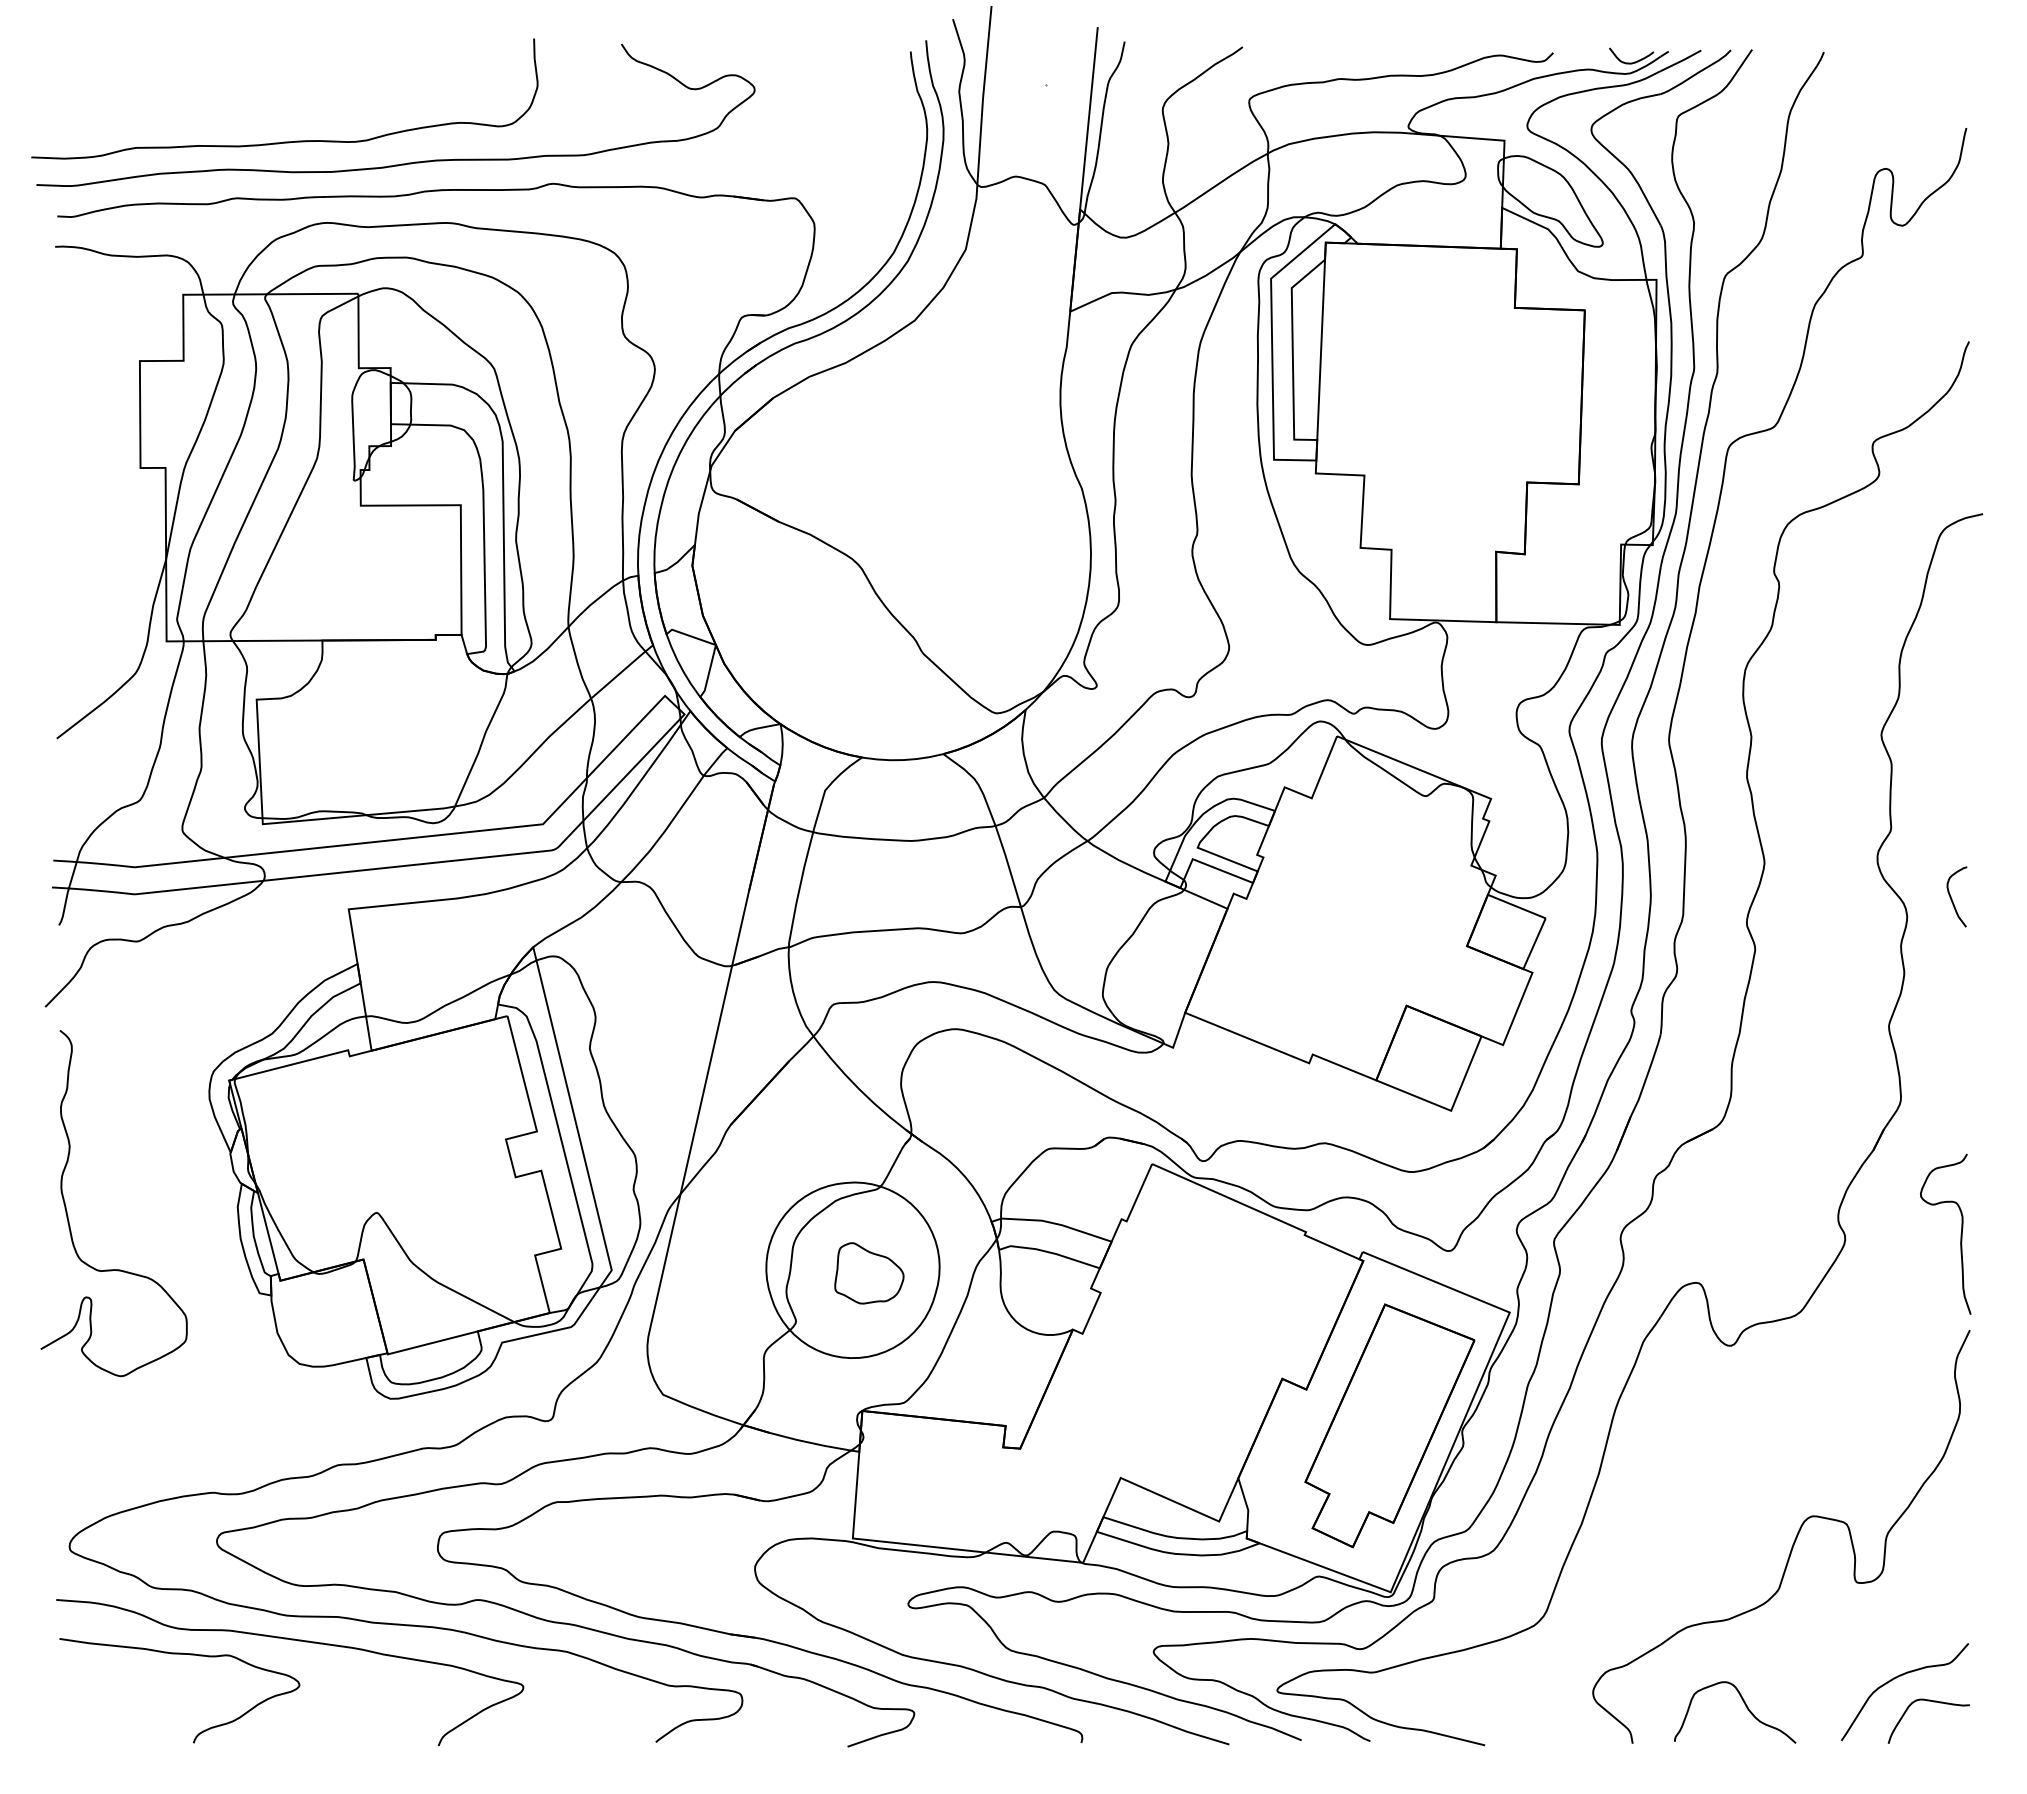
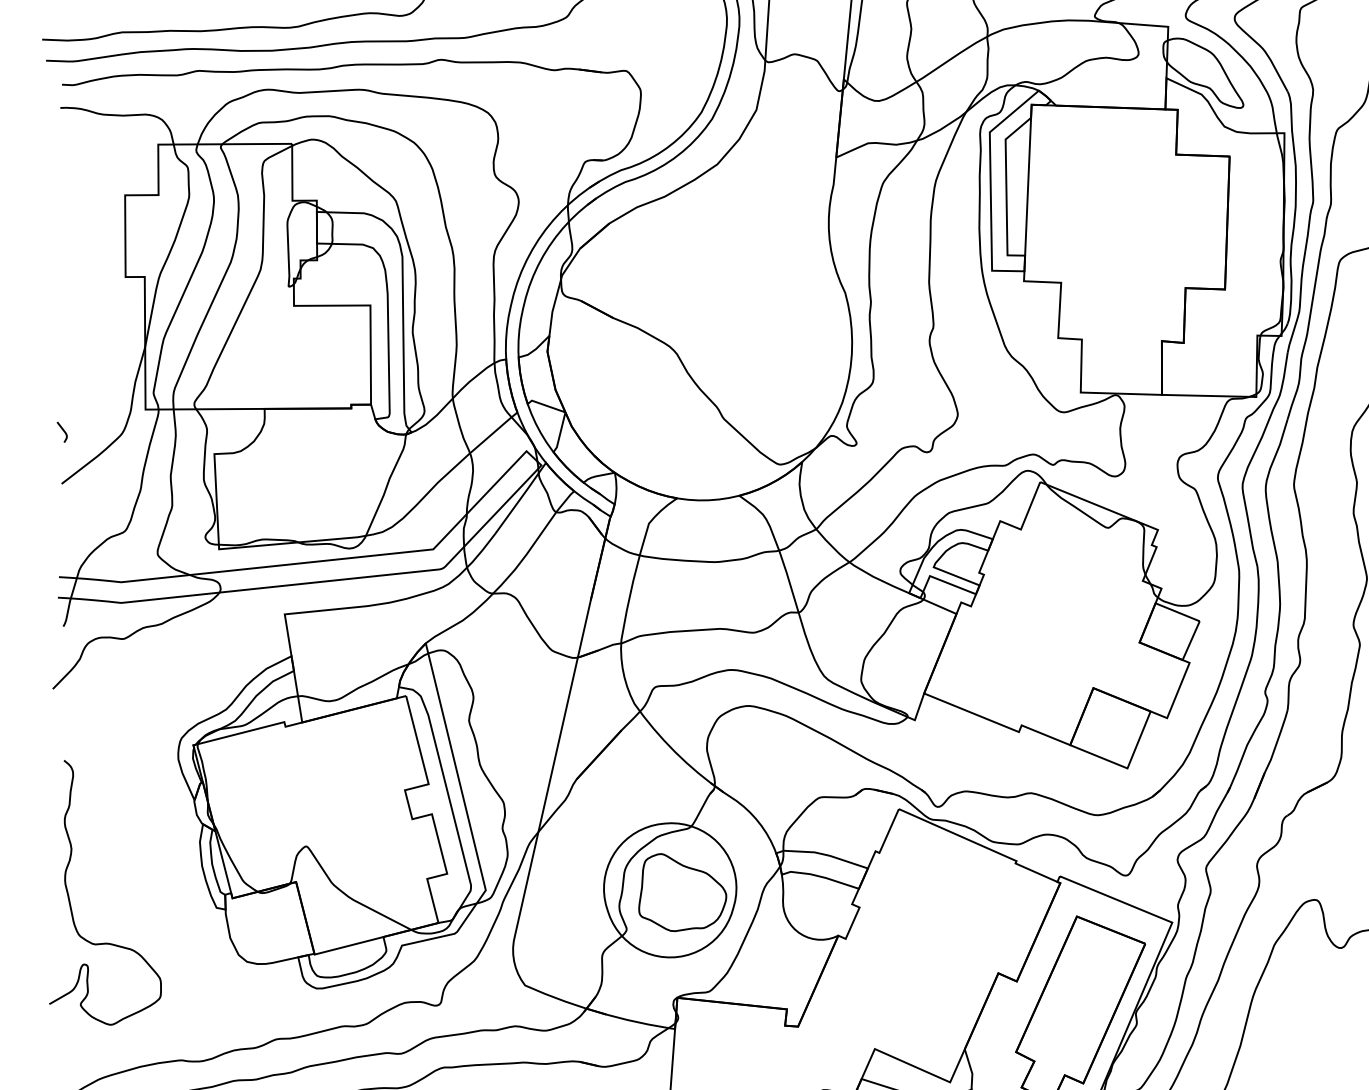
curve: (58, 669) -> (62, 431), added
curve: (68, 1215) -> (70, 901), moved
part: (869, 1273) -> (682, 892), size x1.67

